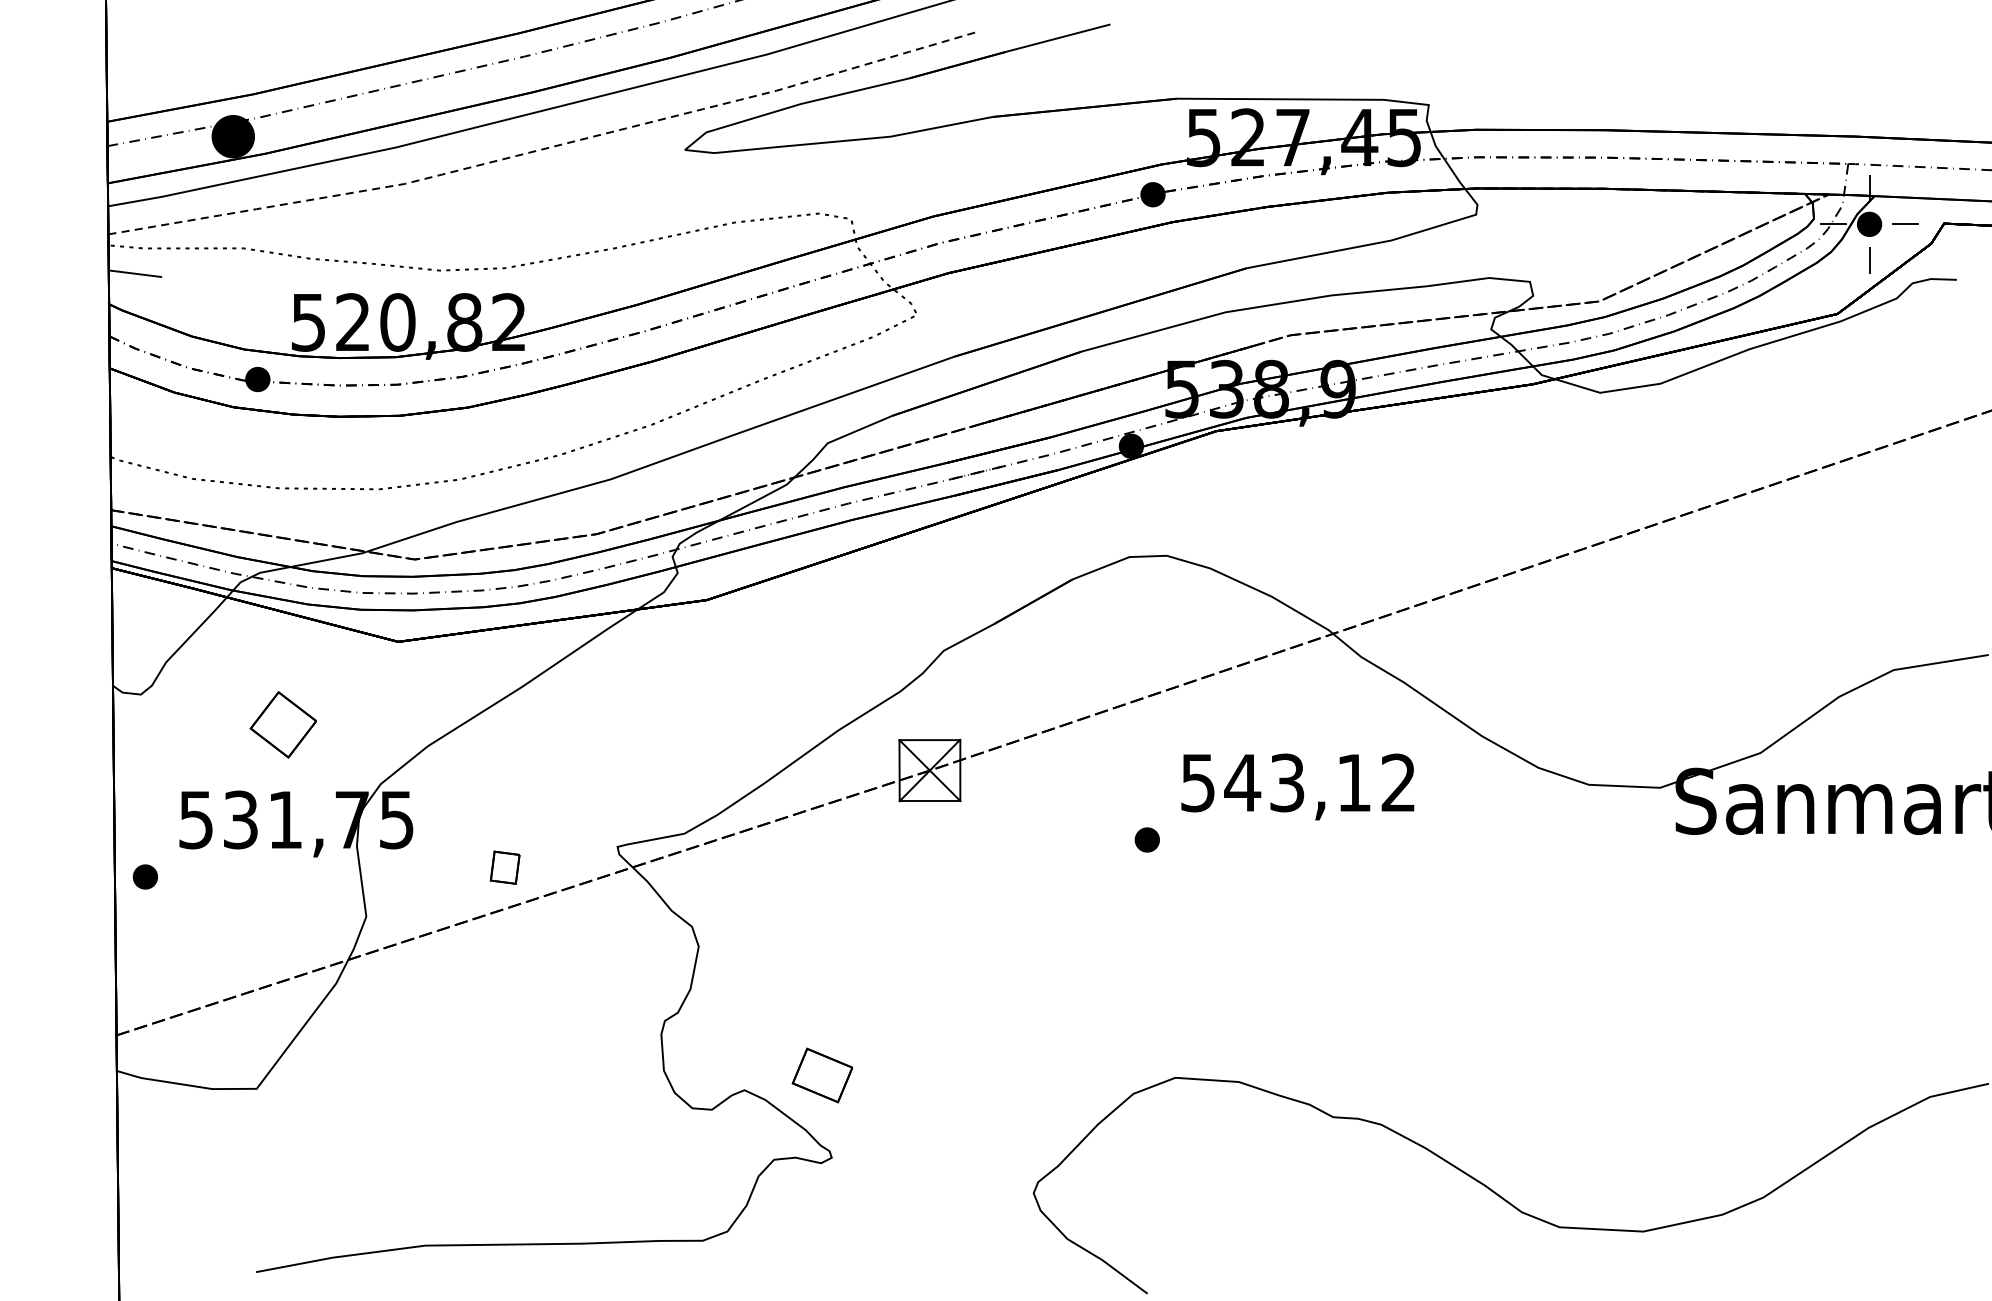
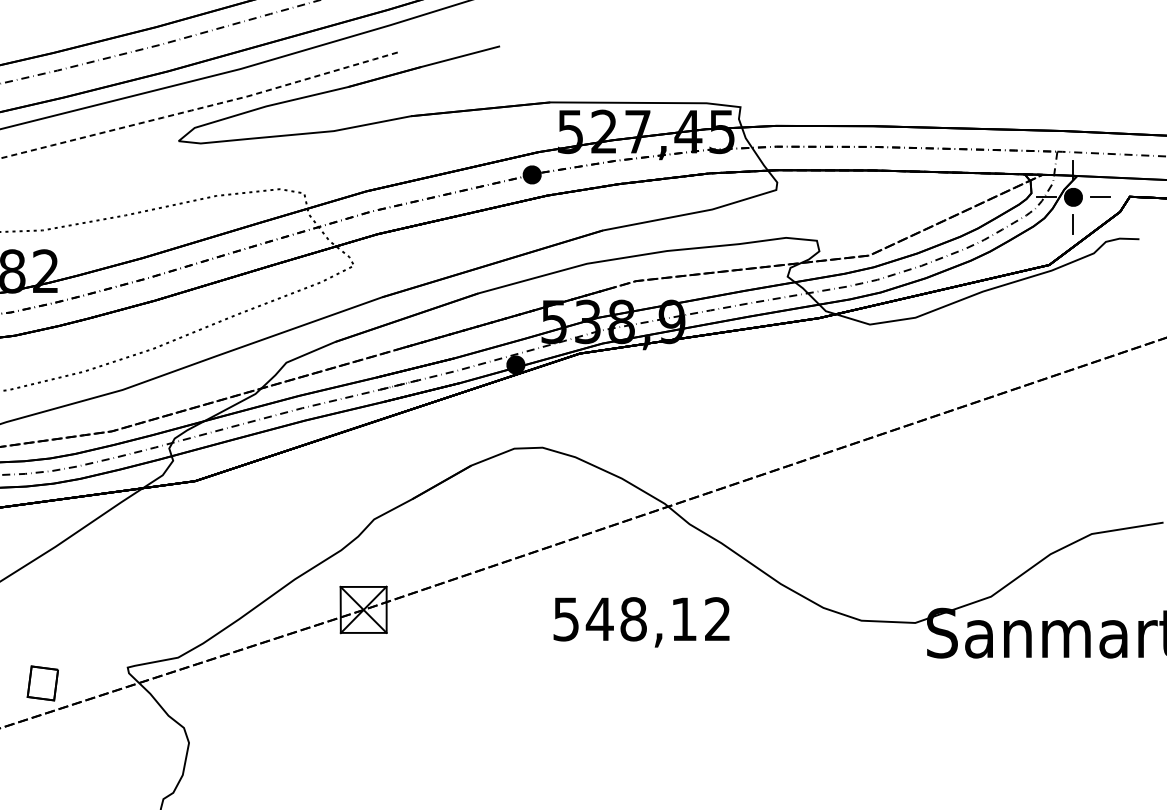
text: (1287, 782) -> (633, 618), 543,12 -> 548,12
part: (1146, 839) -> (527, 662), removed
part: (504, 867) -> (42, 683), size x1.4

